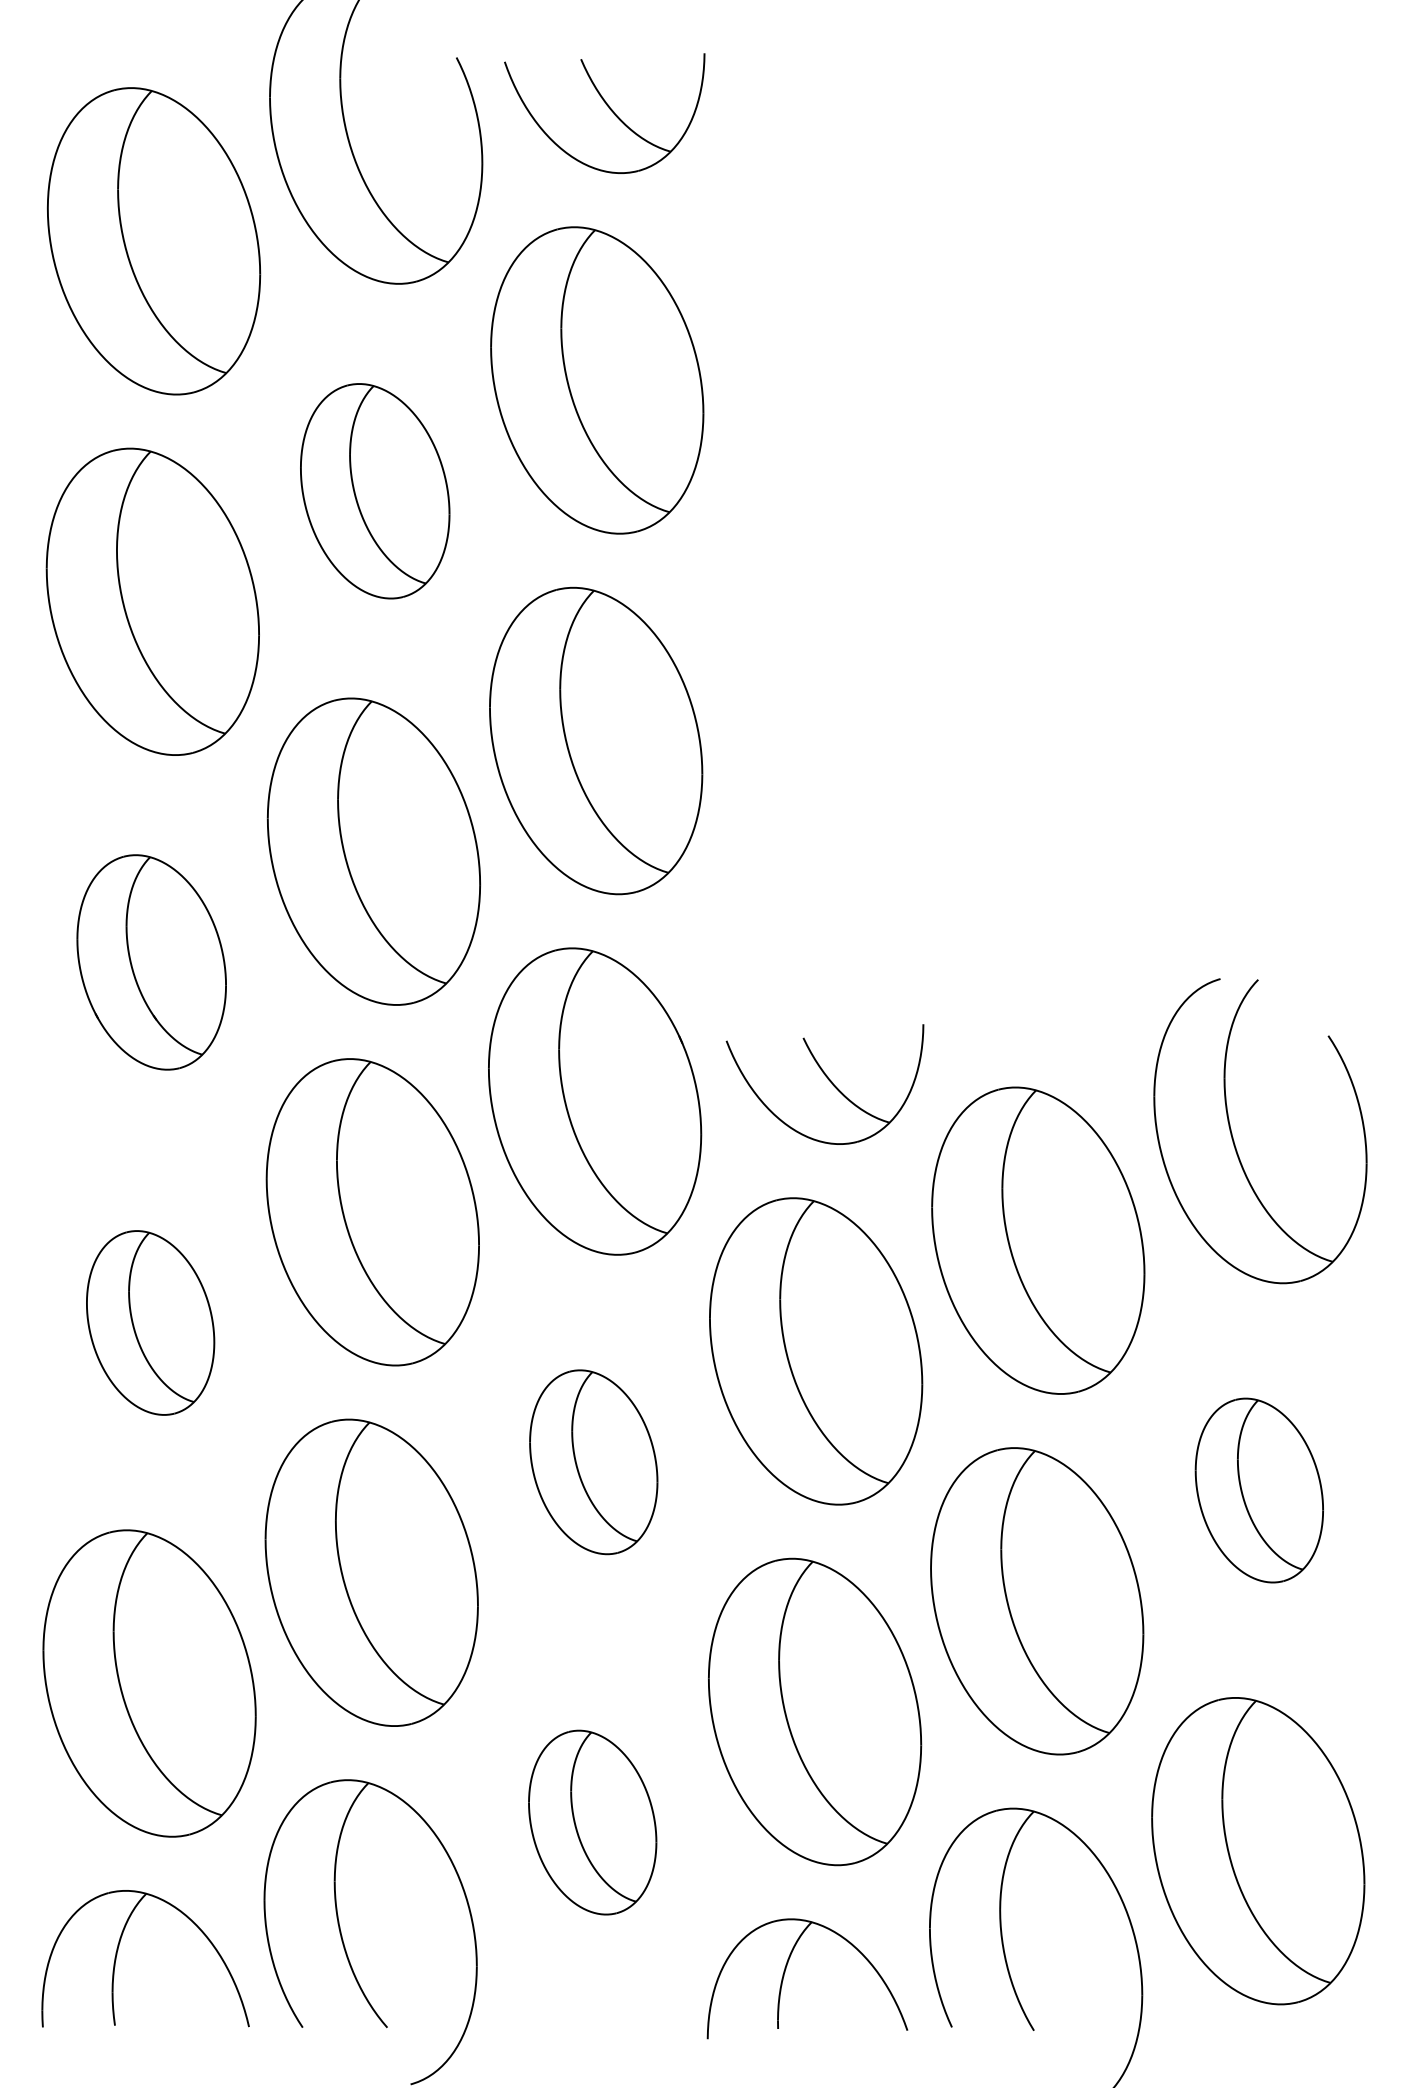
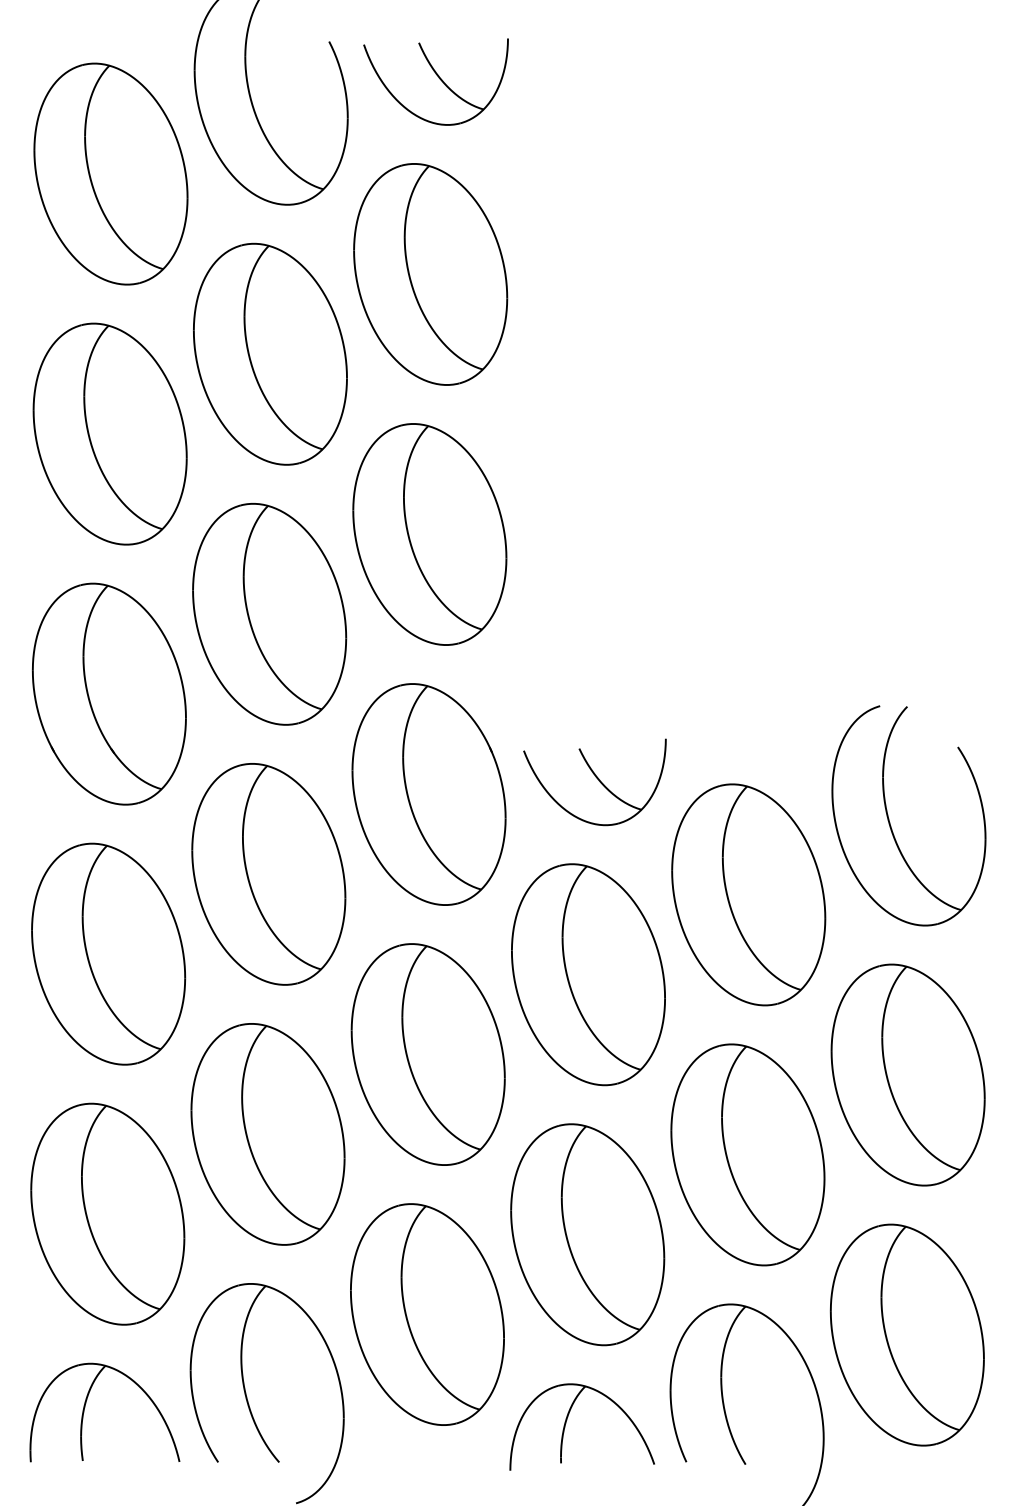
part: (375, 491) -> (270, 354), size x1.43
part: (151, 962) -> (109, 694), size x1.43
part: (150, 1322) -> (108, 953), size x1.67
part: (593, 1462) -> (427, 1054), size x1.67
part: (1259, 1490) -> (908, 1075), size x1.67
part: (592, 1822) -> (427, 1314), size x1.67

